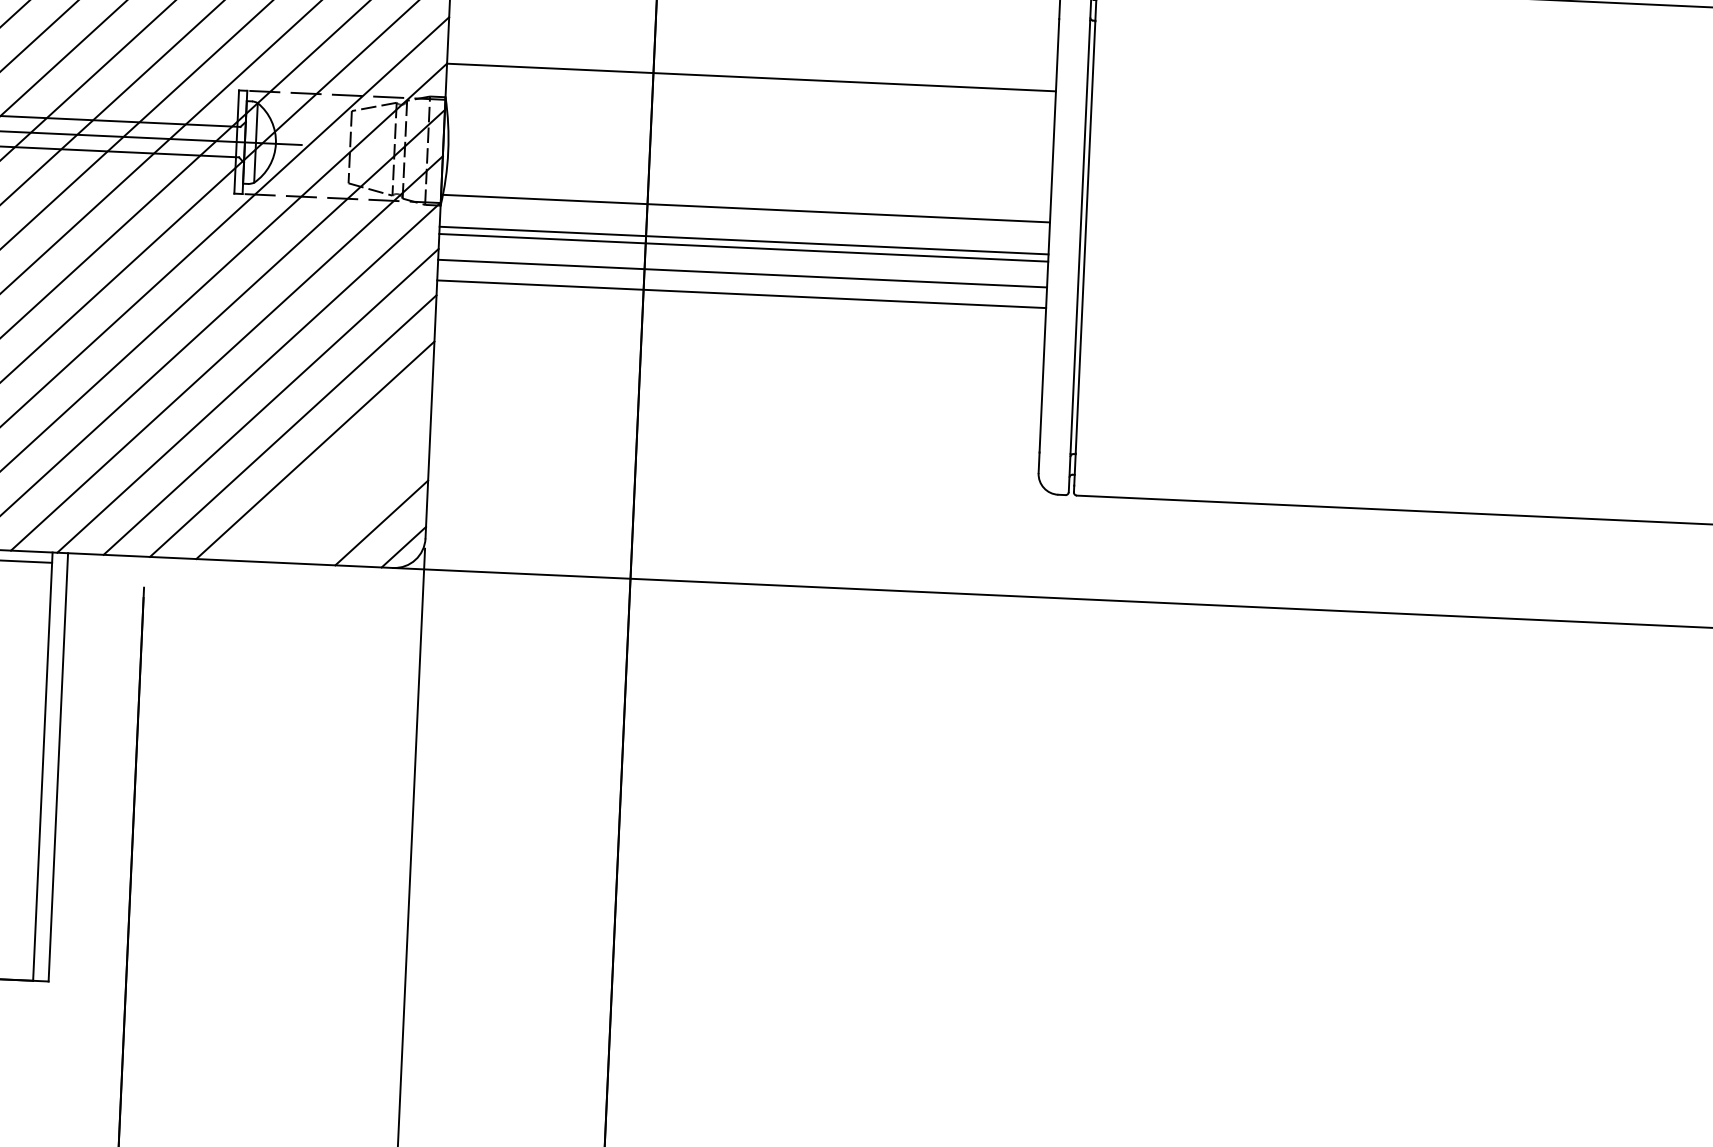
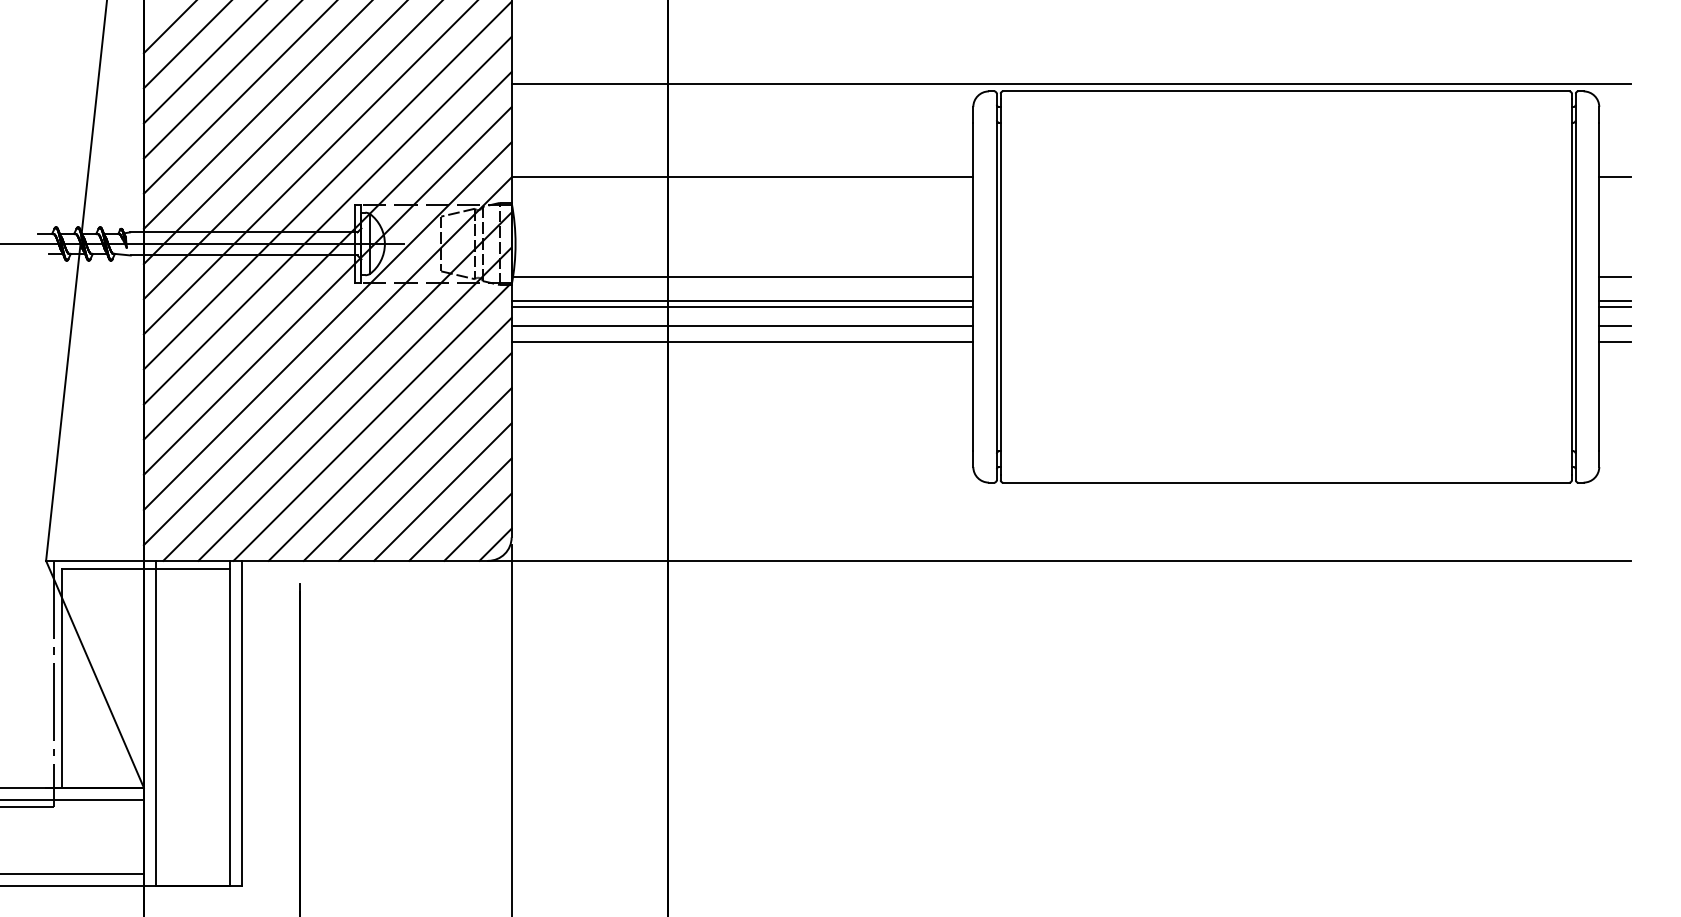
line: (337, 473) -> (442, 491), added
line: (359, 498) -> (460, 509), added

